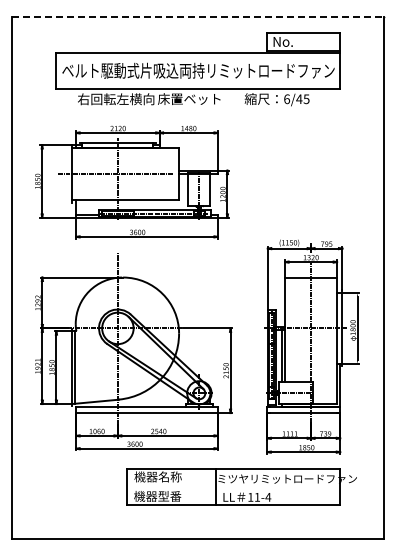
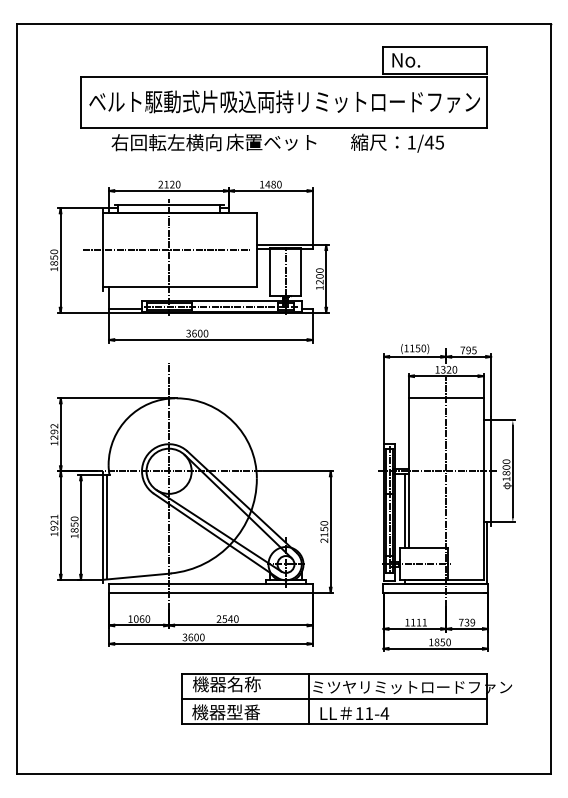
line: (198, 16) -> (284, 23), dashed -> solid
text: (287, 99) -> (412, 142), 6/45 -> 1/45
line: (233, 487) -> (334, 699), added

